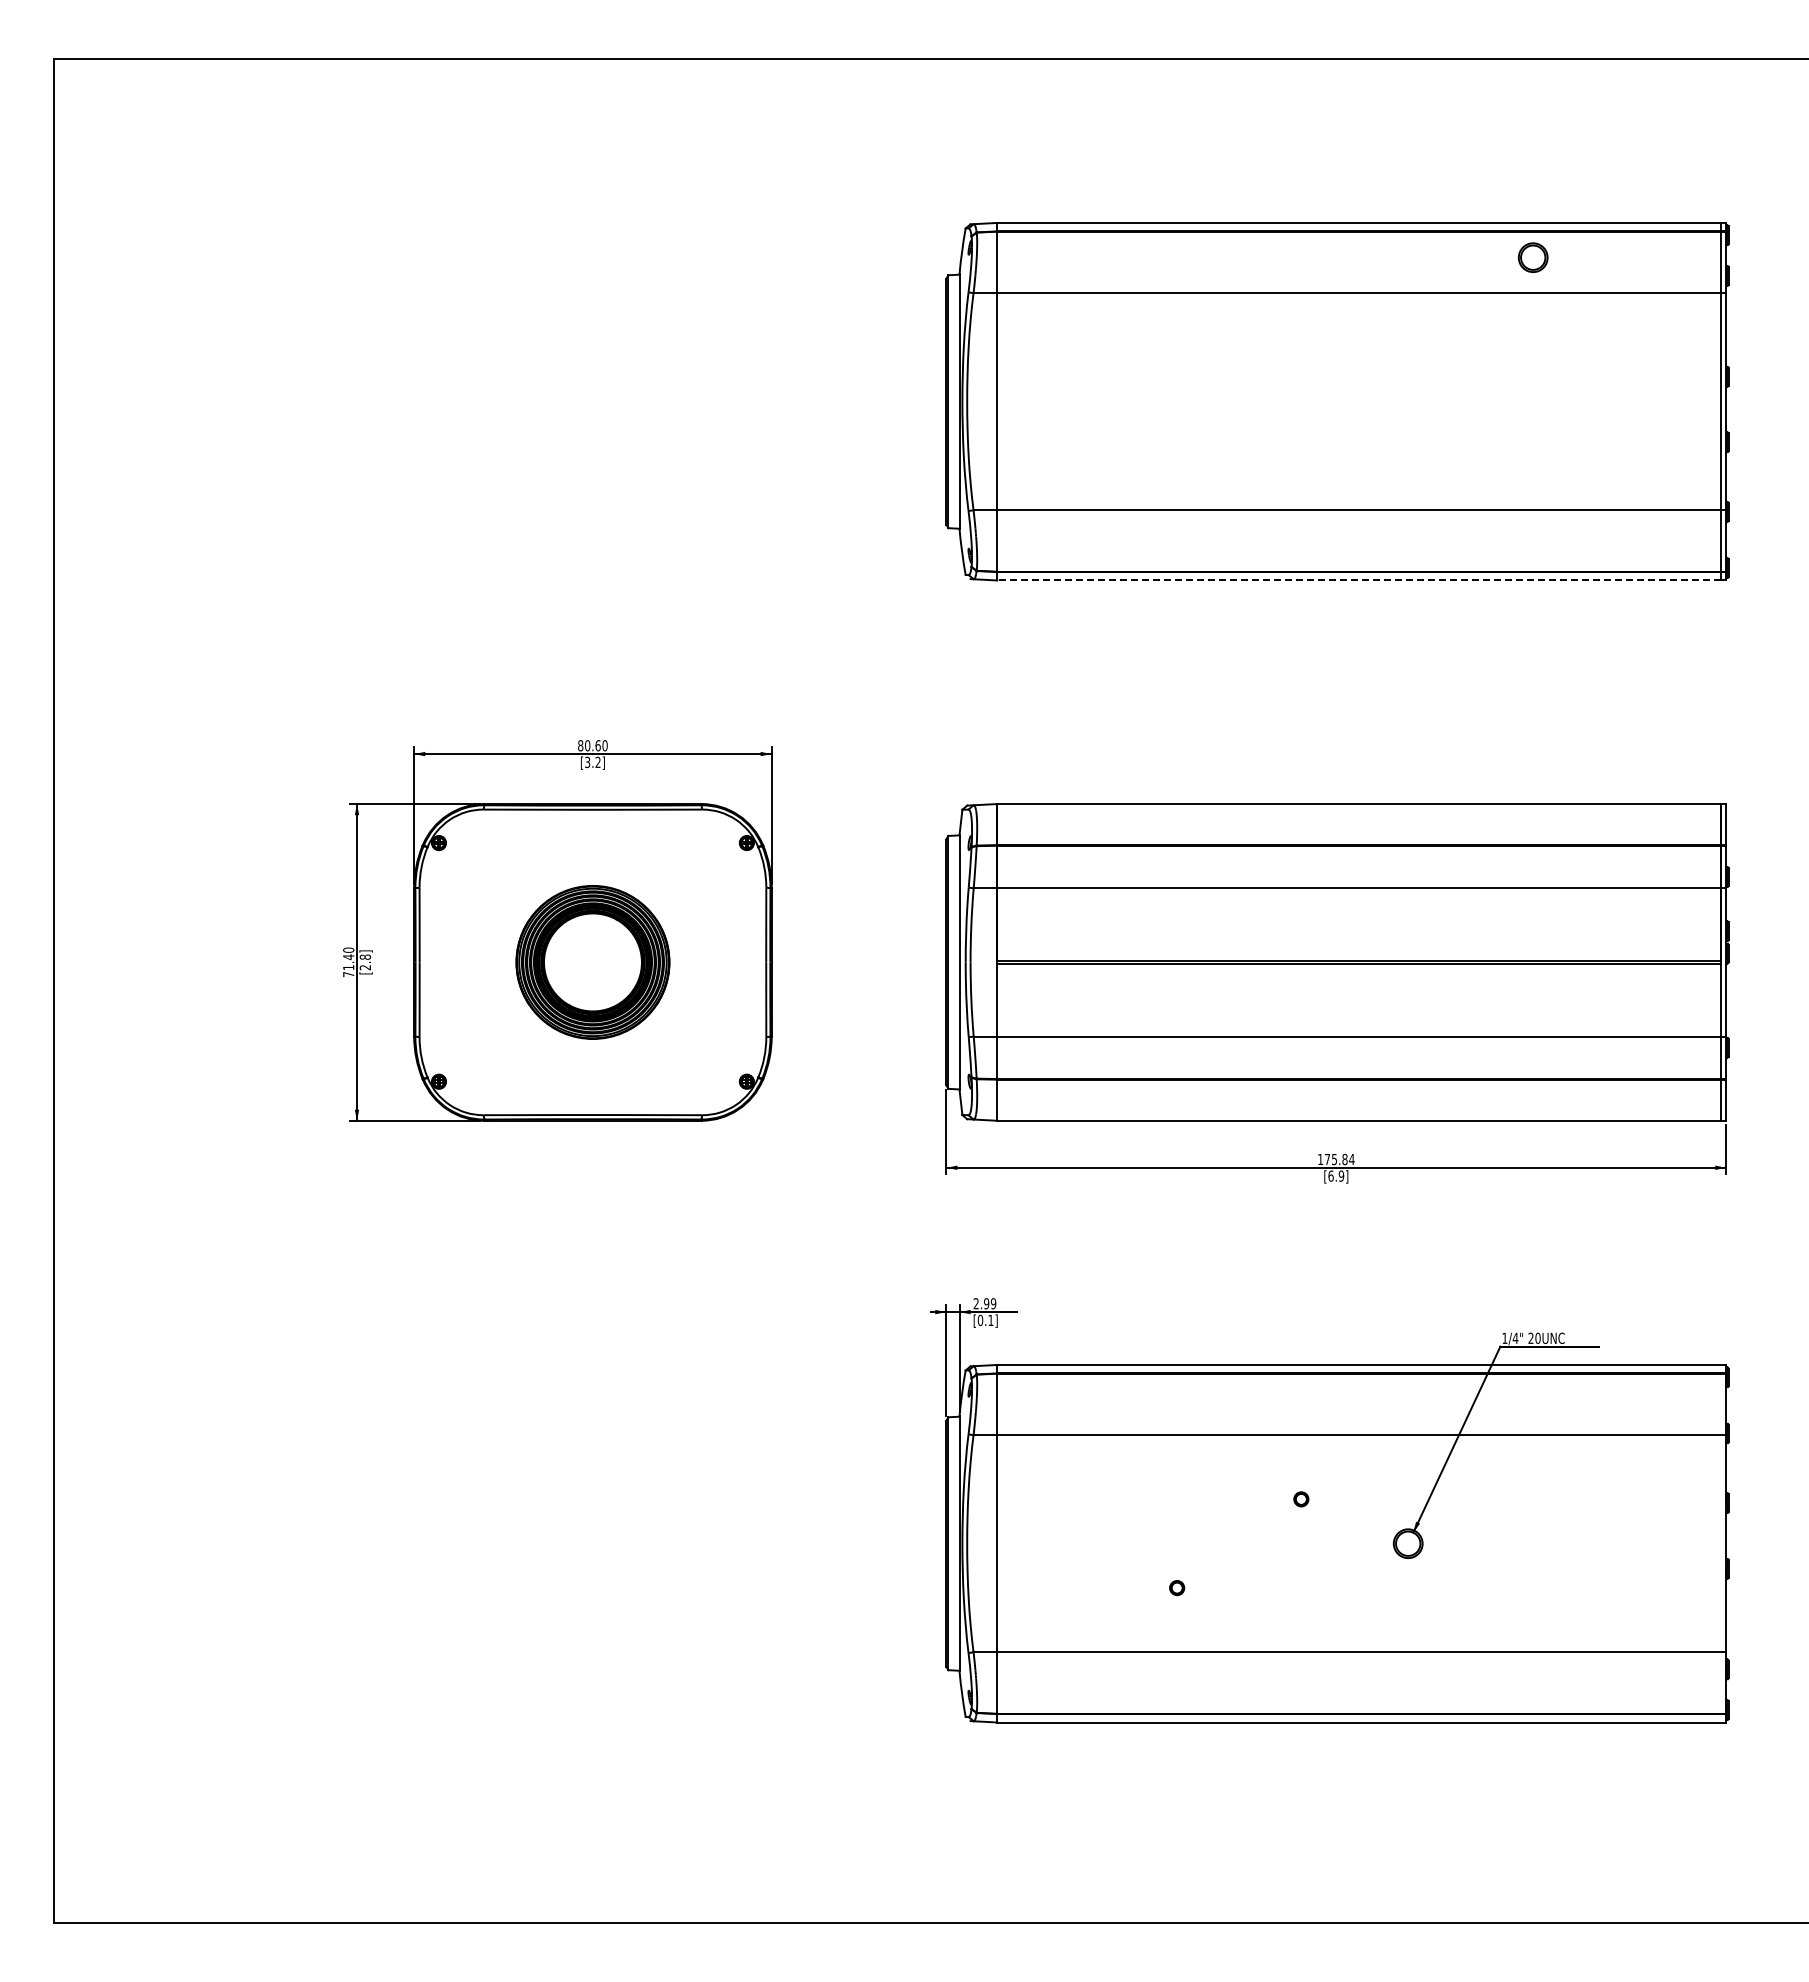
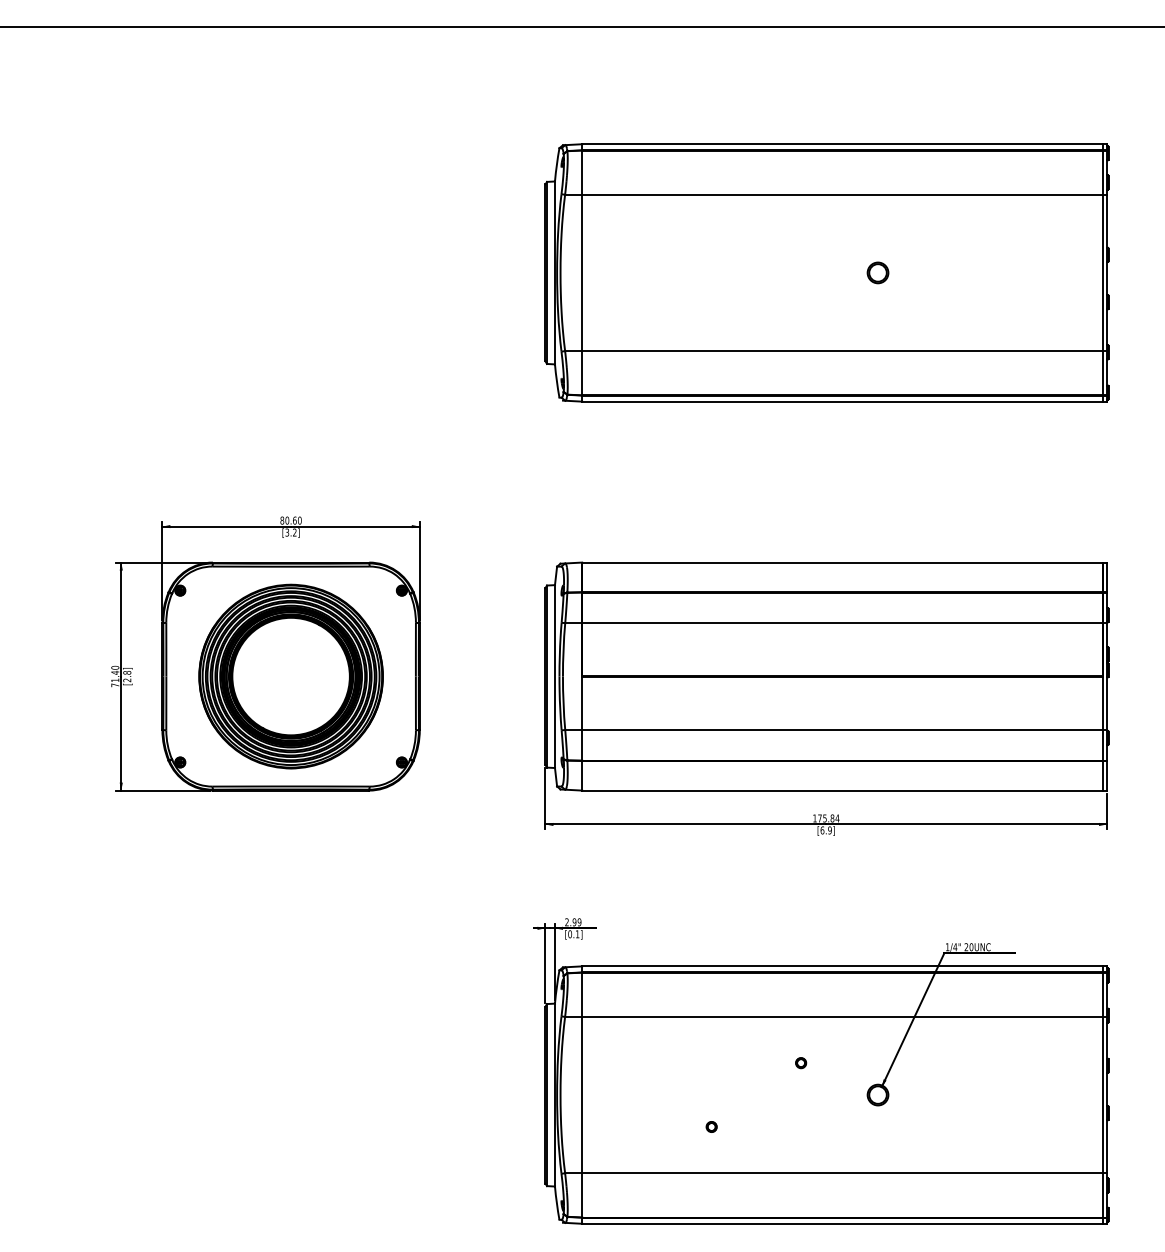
part: (1532, 257) -> (877, 272), moved
line: (1359, 580) -> (842, 401), dashed -> solid
part: (592, 962) -> (290, 676), size x1.67
line: (1720, 1543) -> (1102, 1094), added

